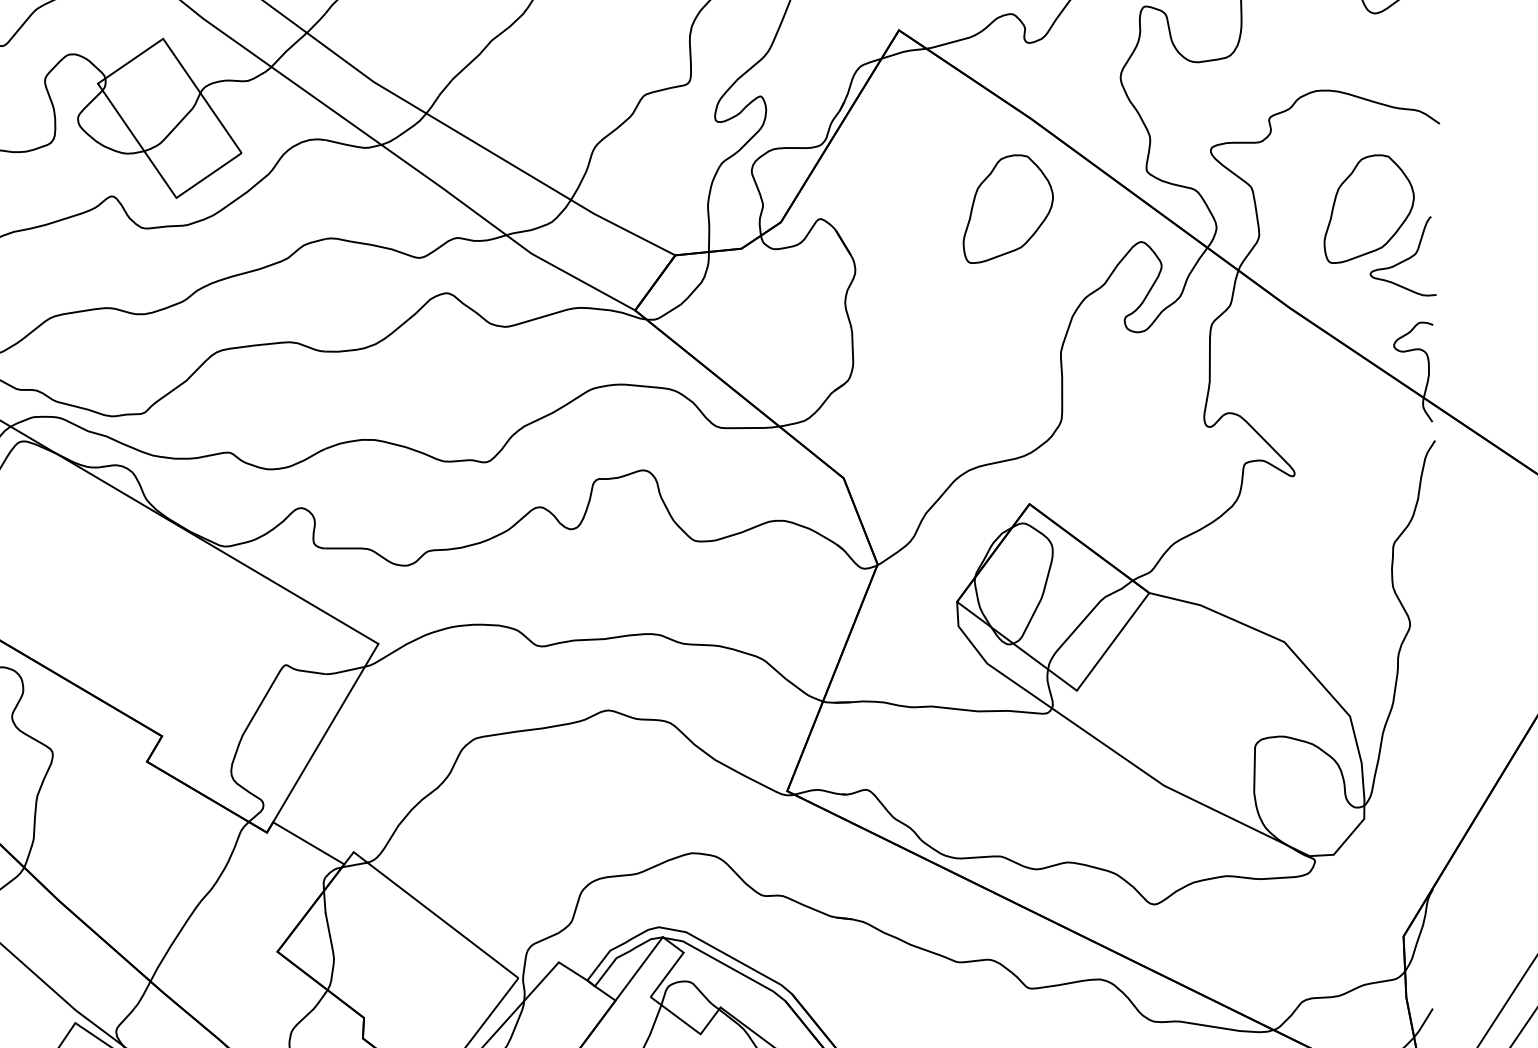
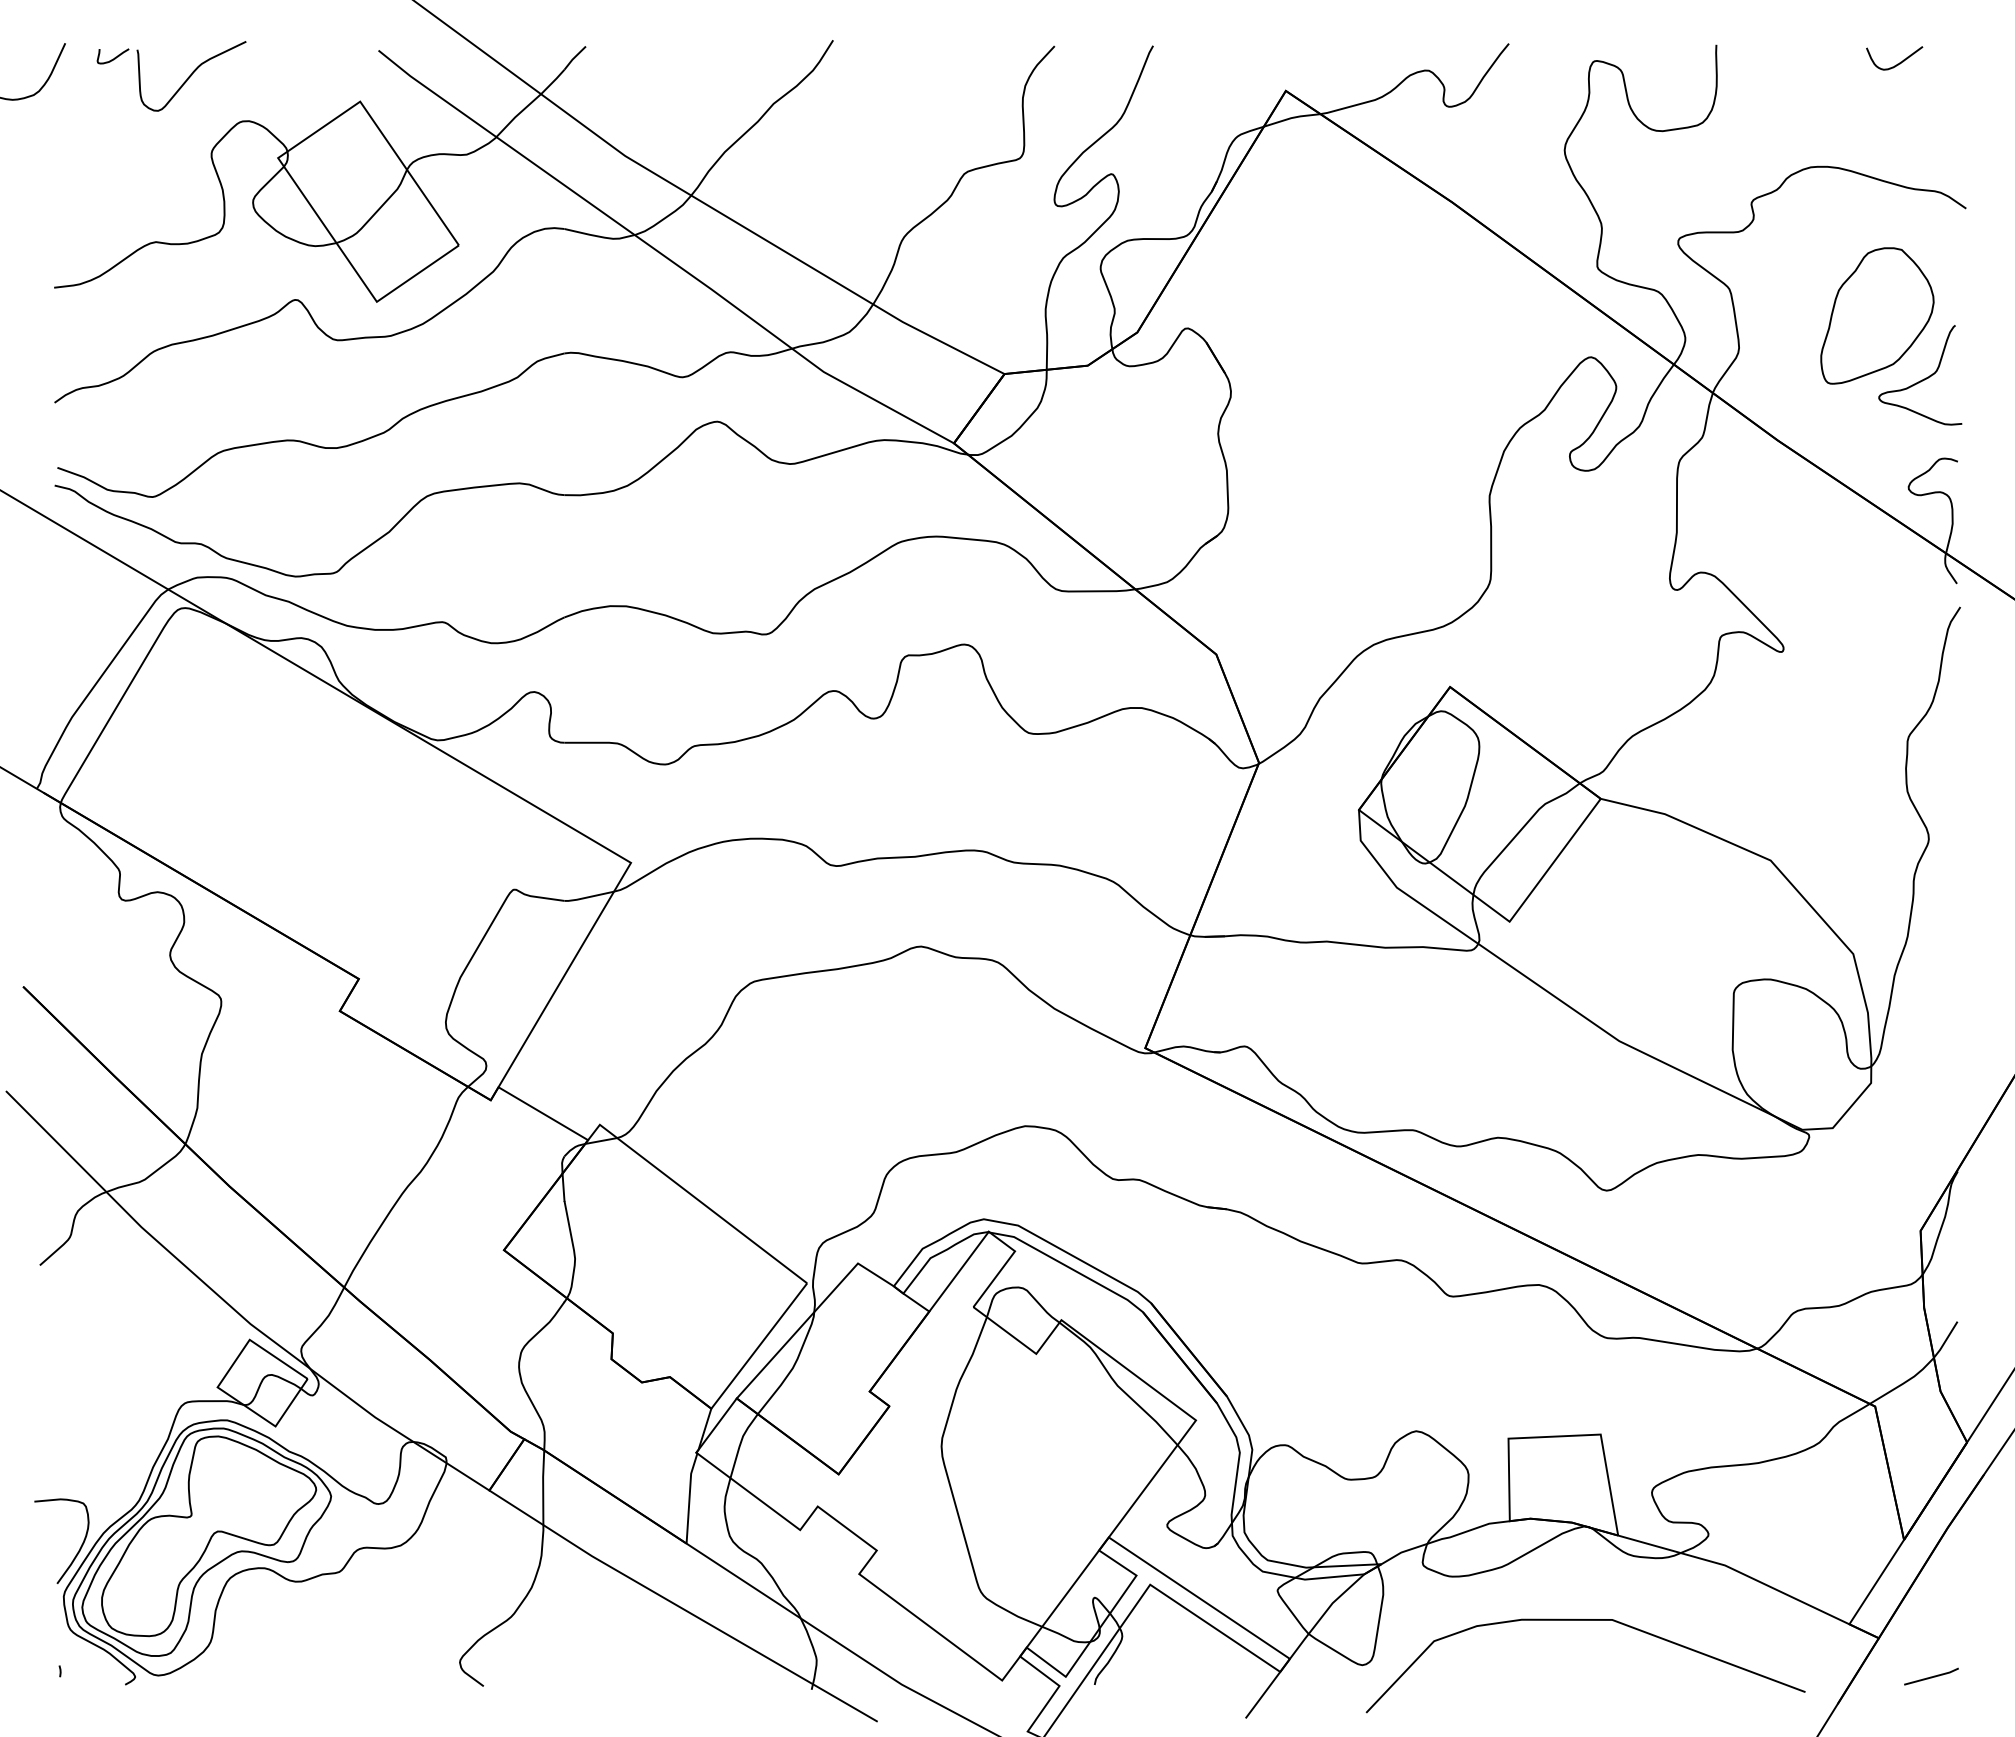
part: (1008, 208) -> (1423, 315), removed

